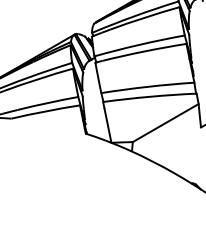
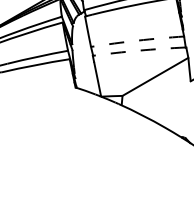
arc: (147, 86) -> (137, 40), solid -> dashed
arc: (149, 96) -> (139, 50), solid -> dashed

